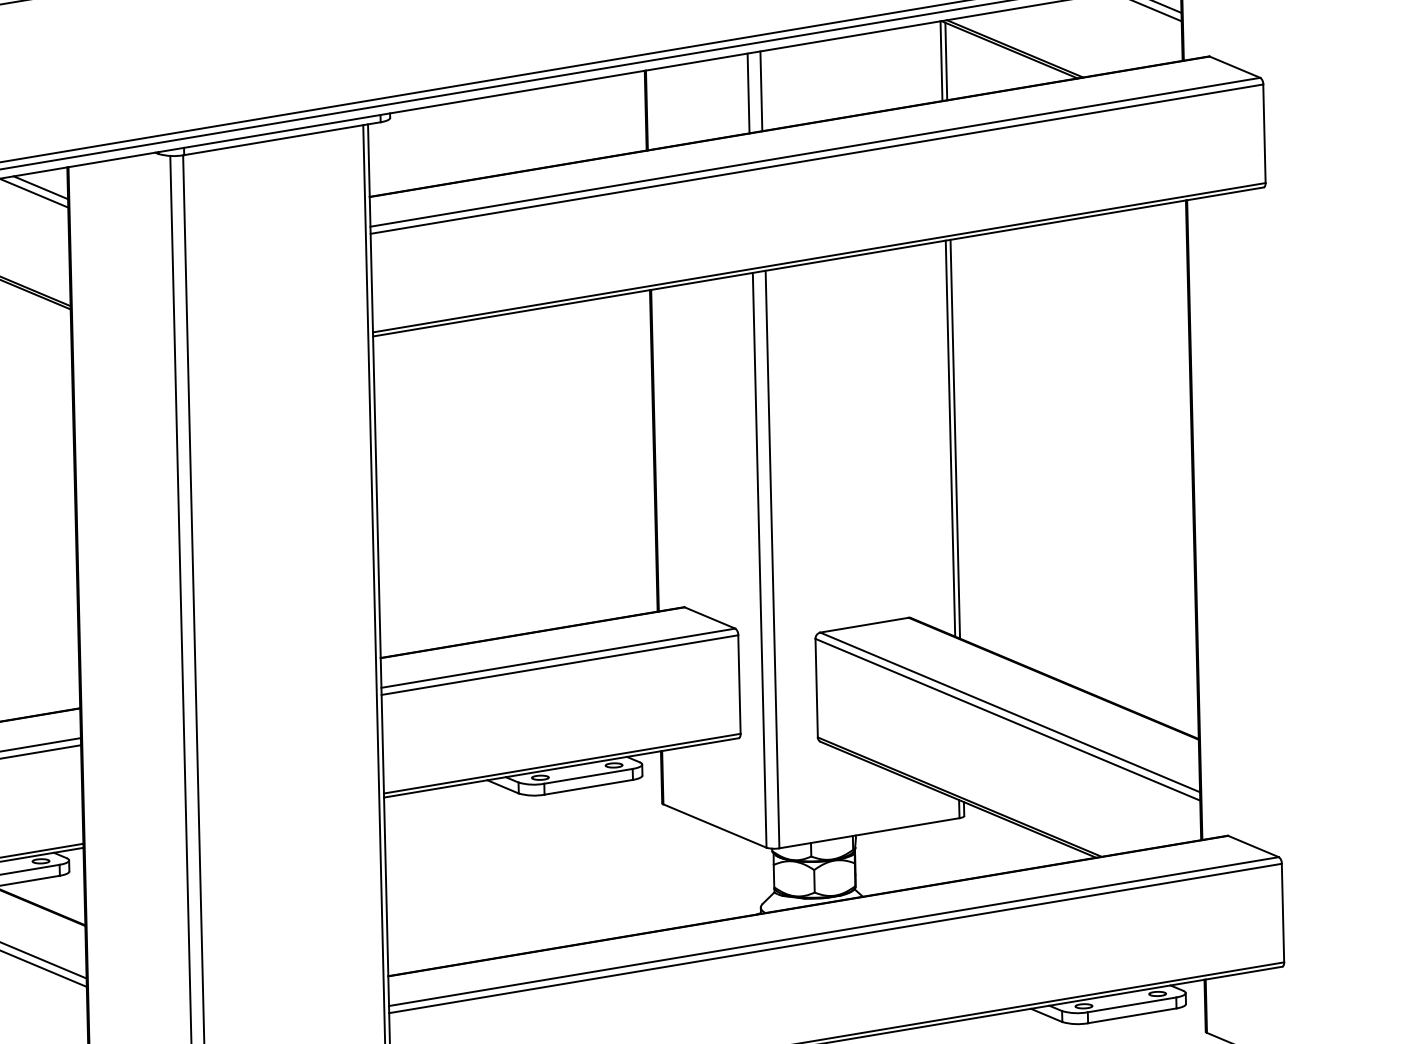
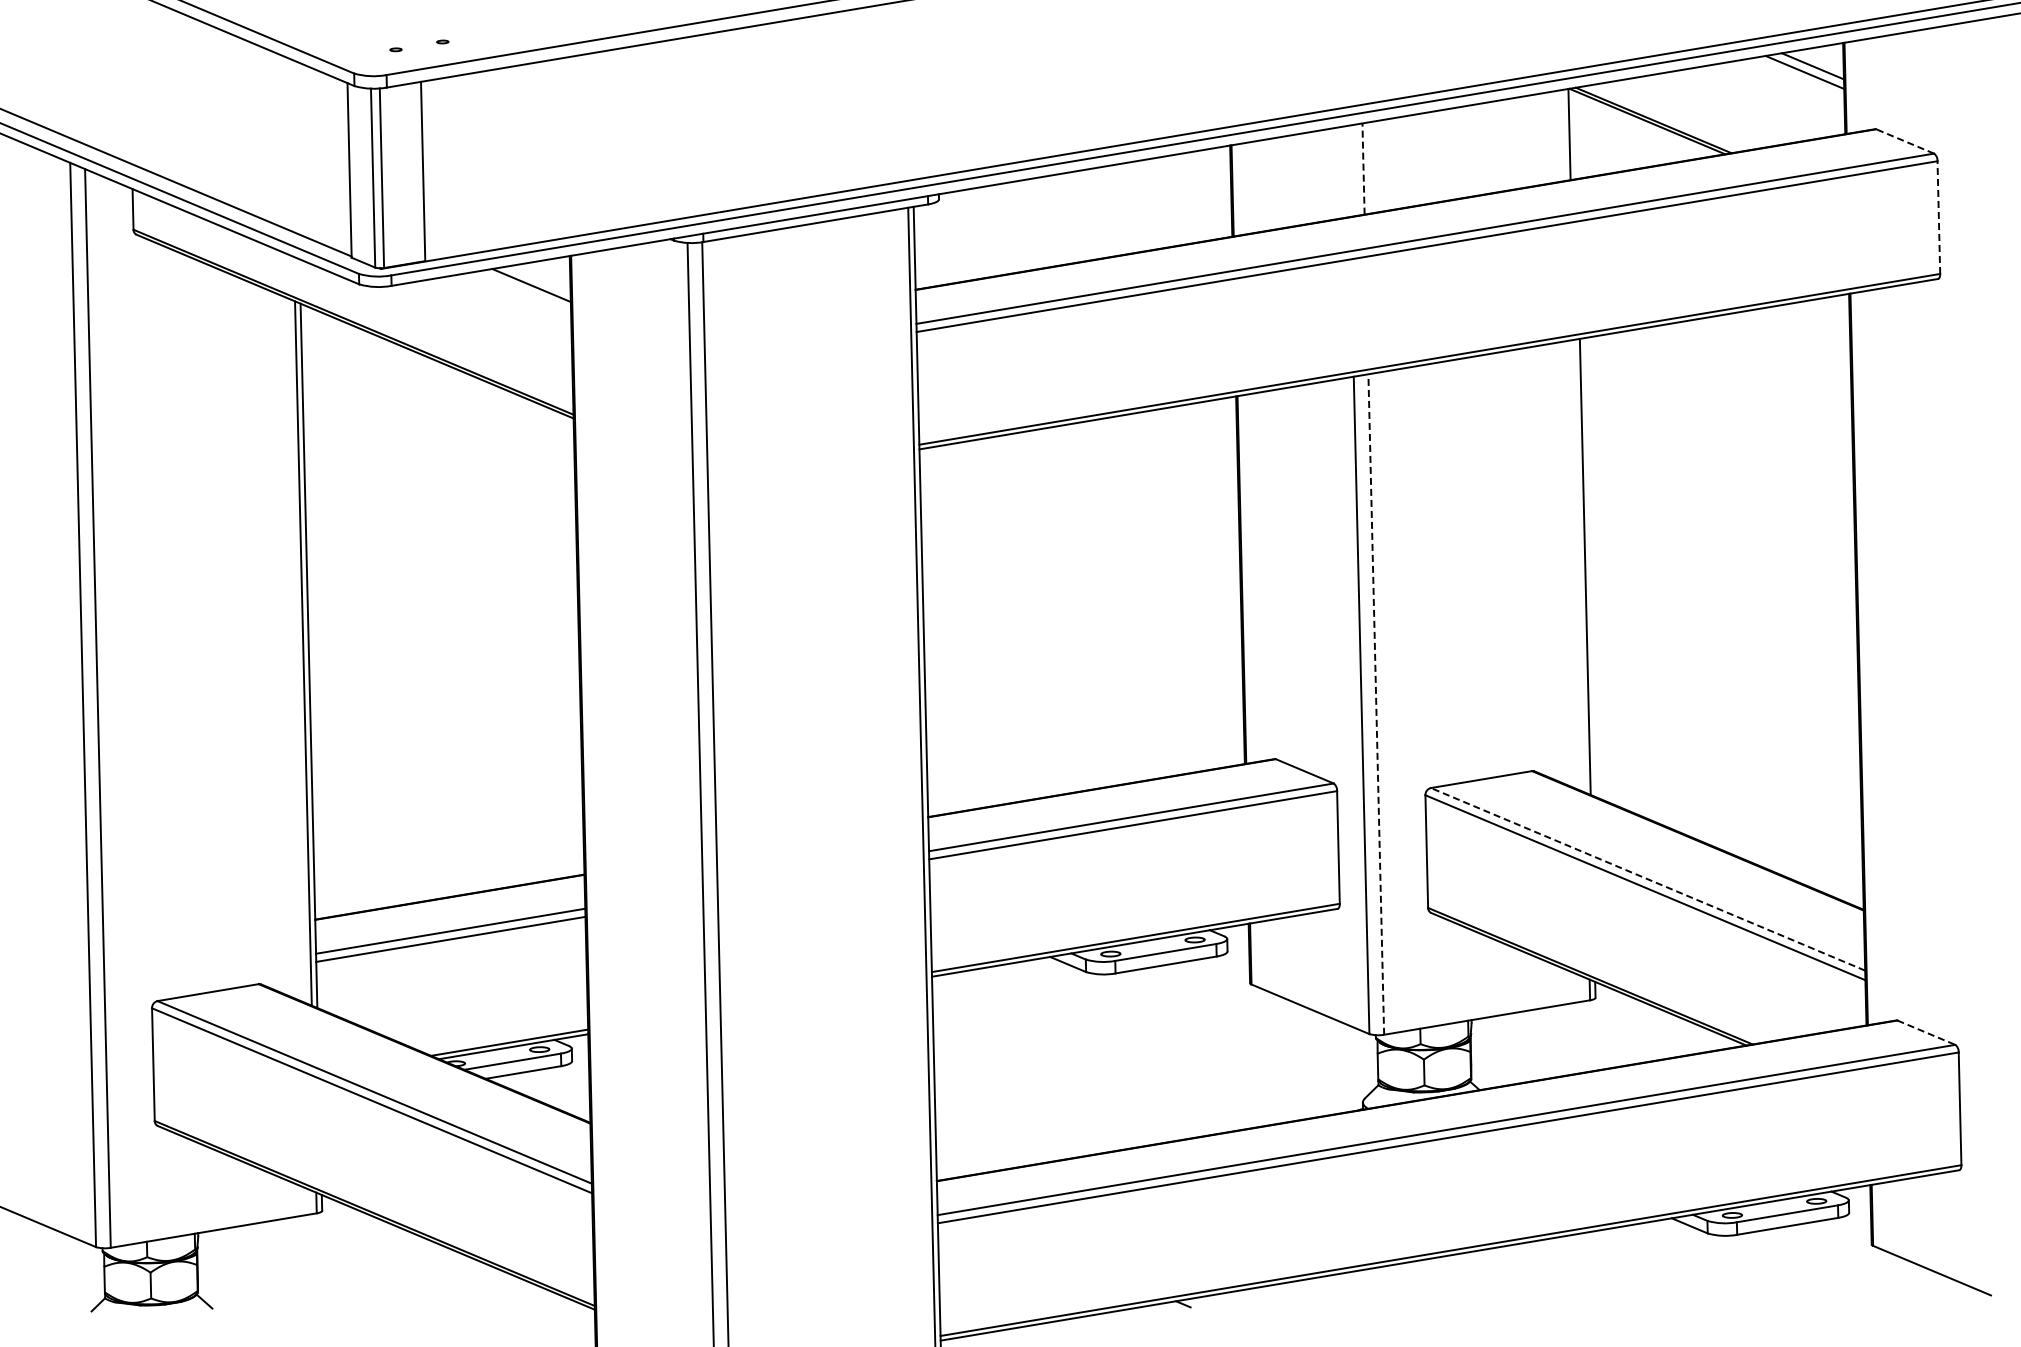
line: (945, 61) -> (1574, 134), removed
line: (1234, 67) -> (1904, 141), solid -> dashed
line: (761, 91) -> (1363, 169), solid -> dashed
line: (748, 93) -> (1348, 171), removed
line: (1264, 133) -> (1938, 217), solid -> dashed
line: (40, 187) -> (539, 279), removed
line: (950, 437) -> (1579, 565), removed
line: (772, 559) -> (1376, 704), solid -> dashed
line: (1010, 712) -> (1648, 879), solid -> dashed
line: (1253, 846) -> (1926, 1032), solid -> dashed

